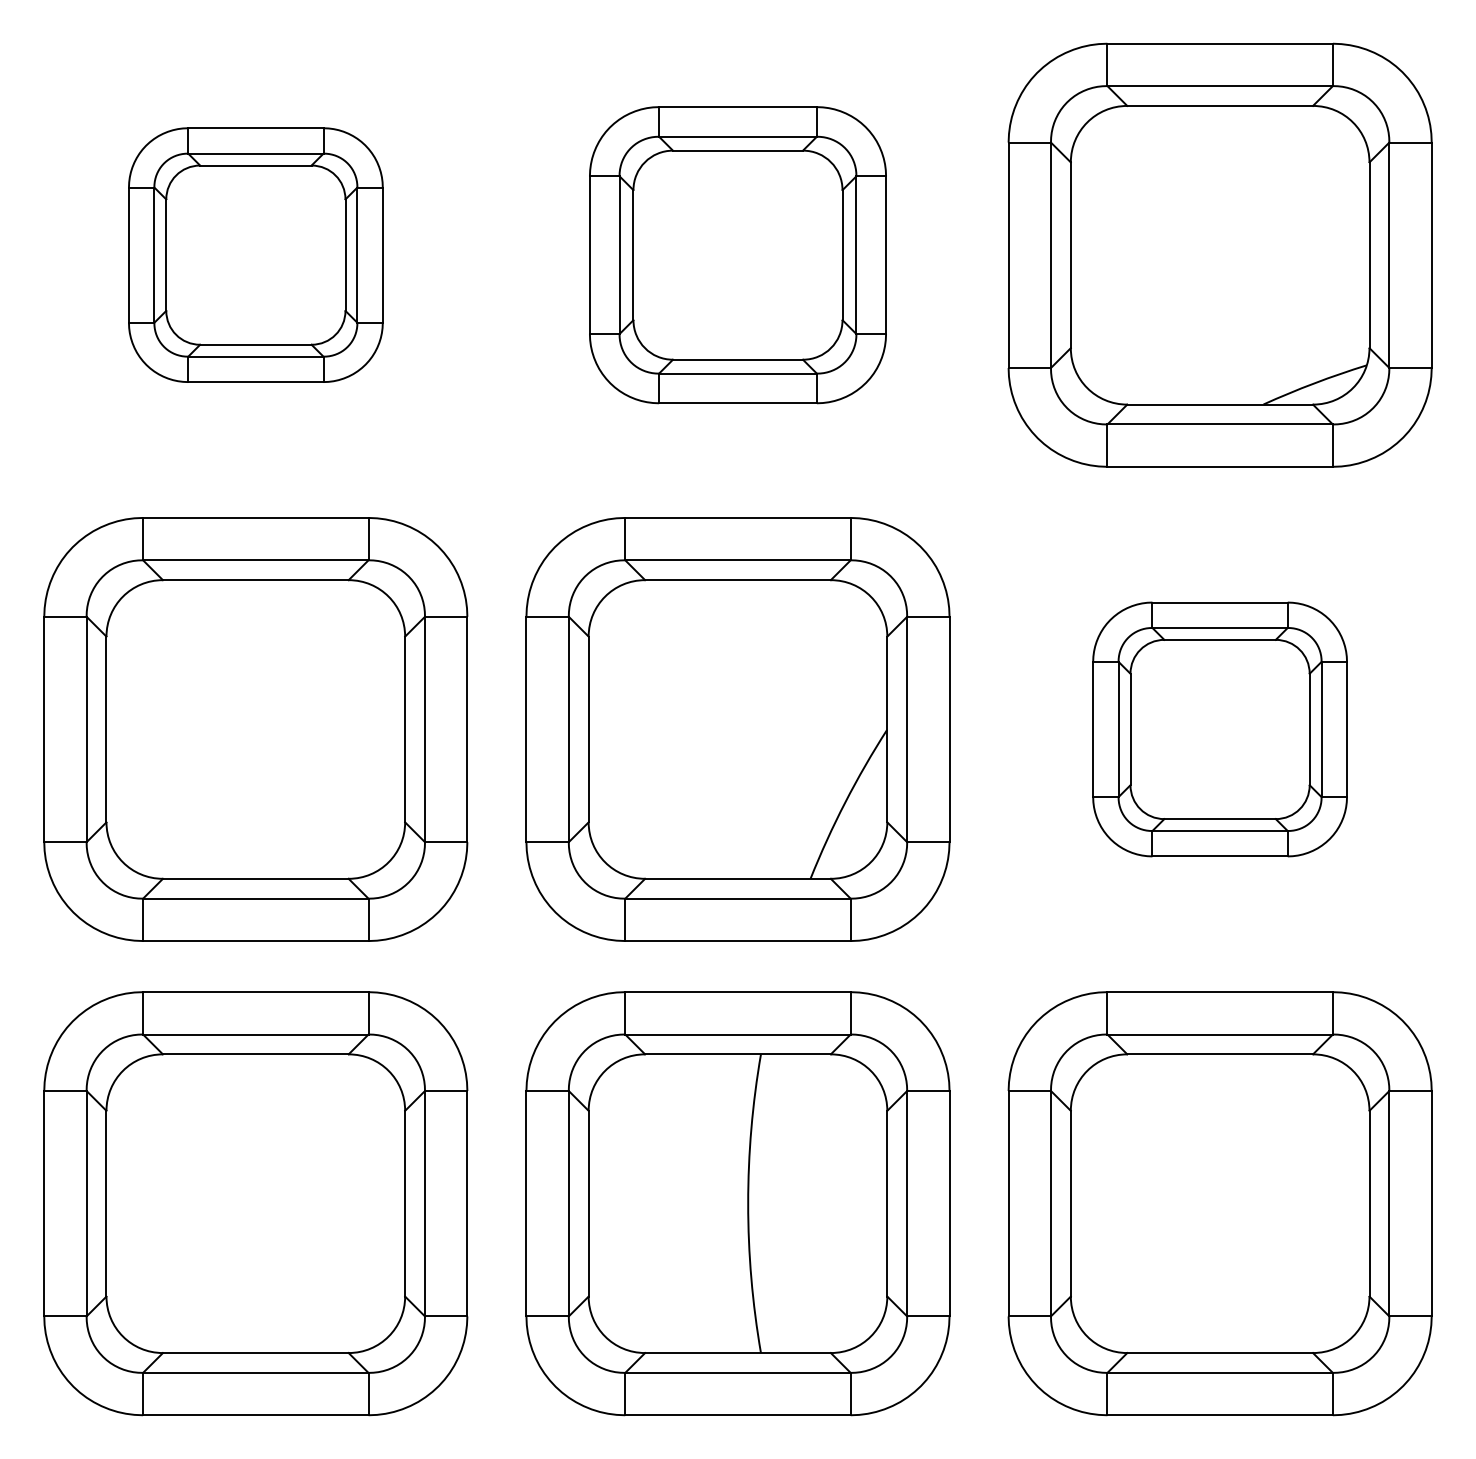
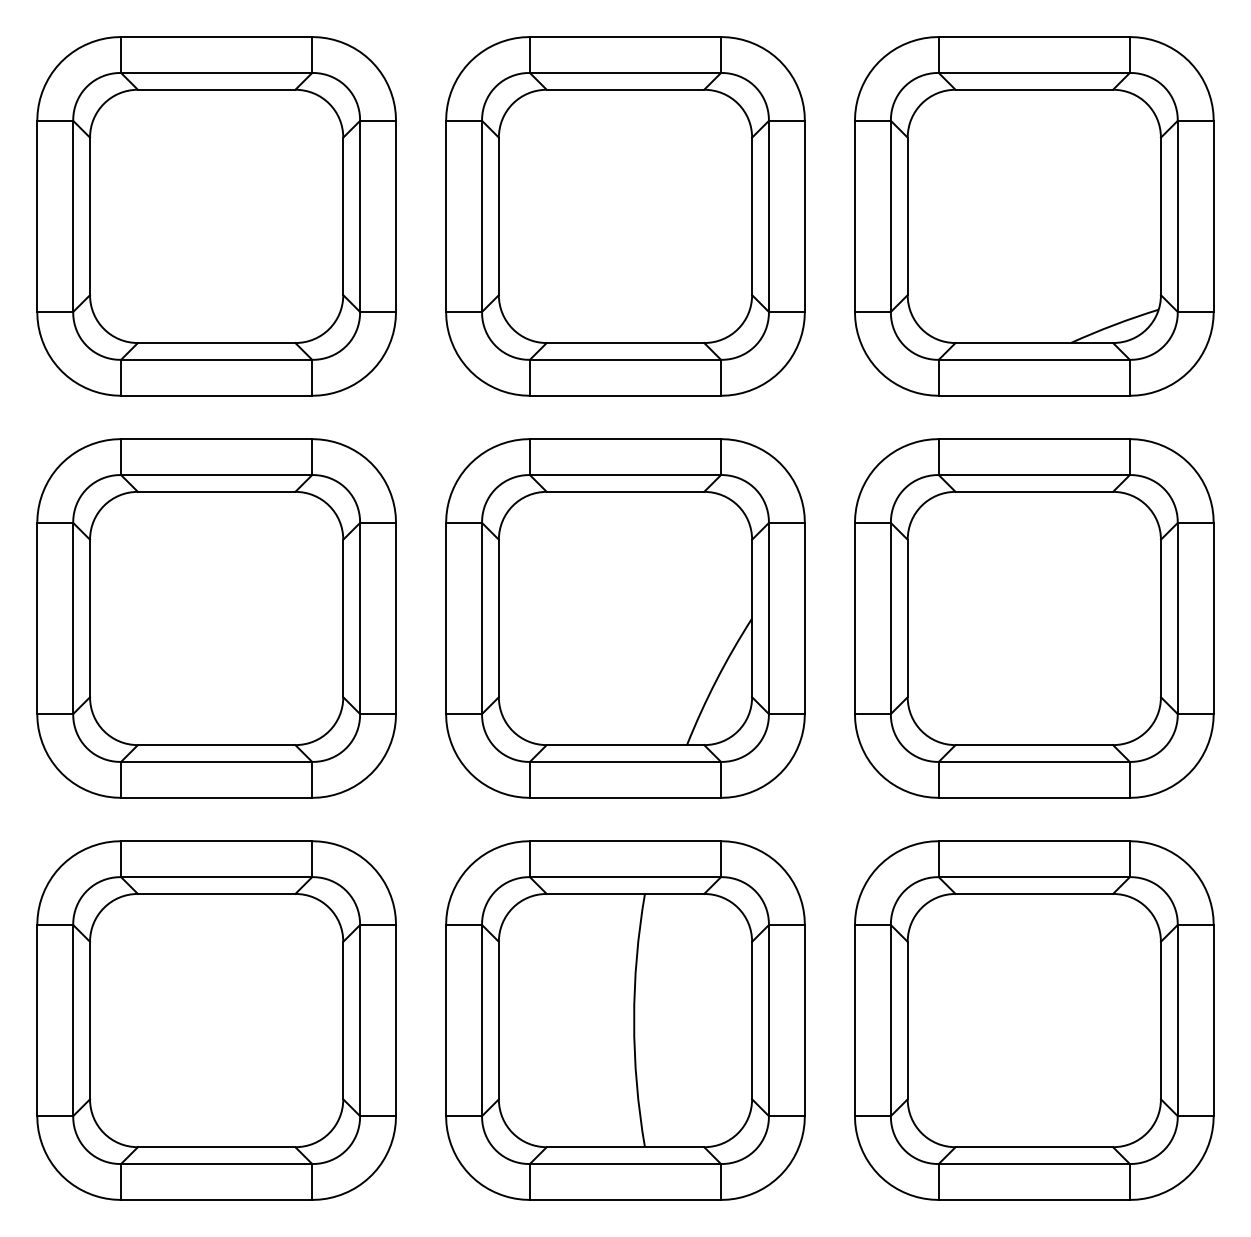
part: (255, 254) -> (216, 215), size x1.67
part: (737, 254) -> (625, 215), size x1.43
part: (1219, 729) -> (1033, 618), size x1.67

